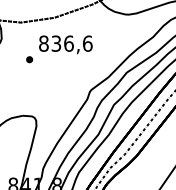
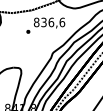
text: (58, 48) -> (45, 25), moved

